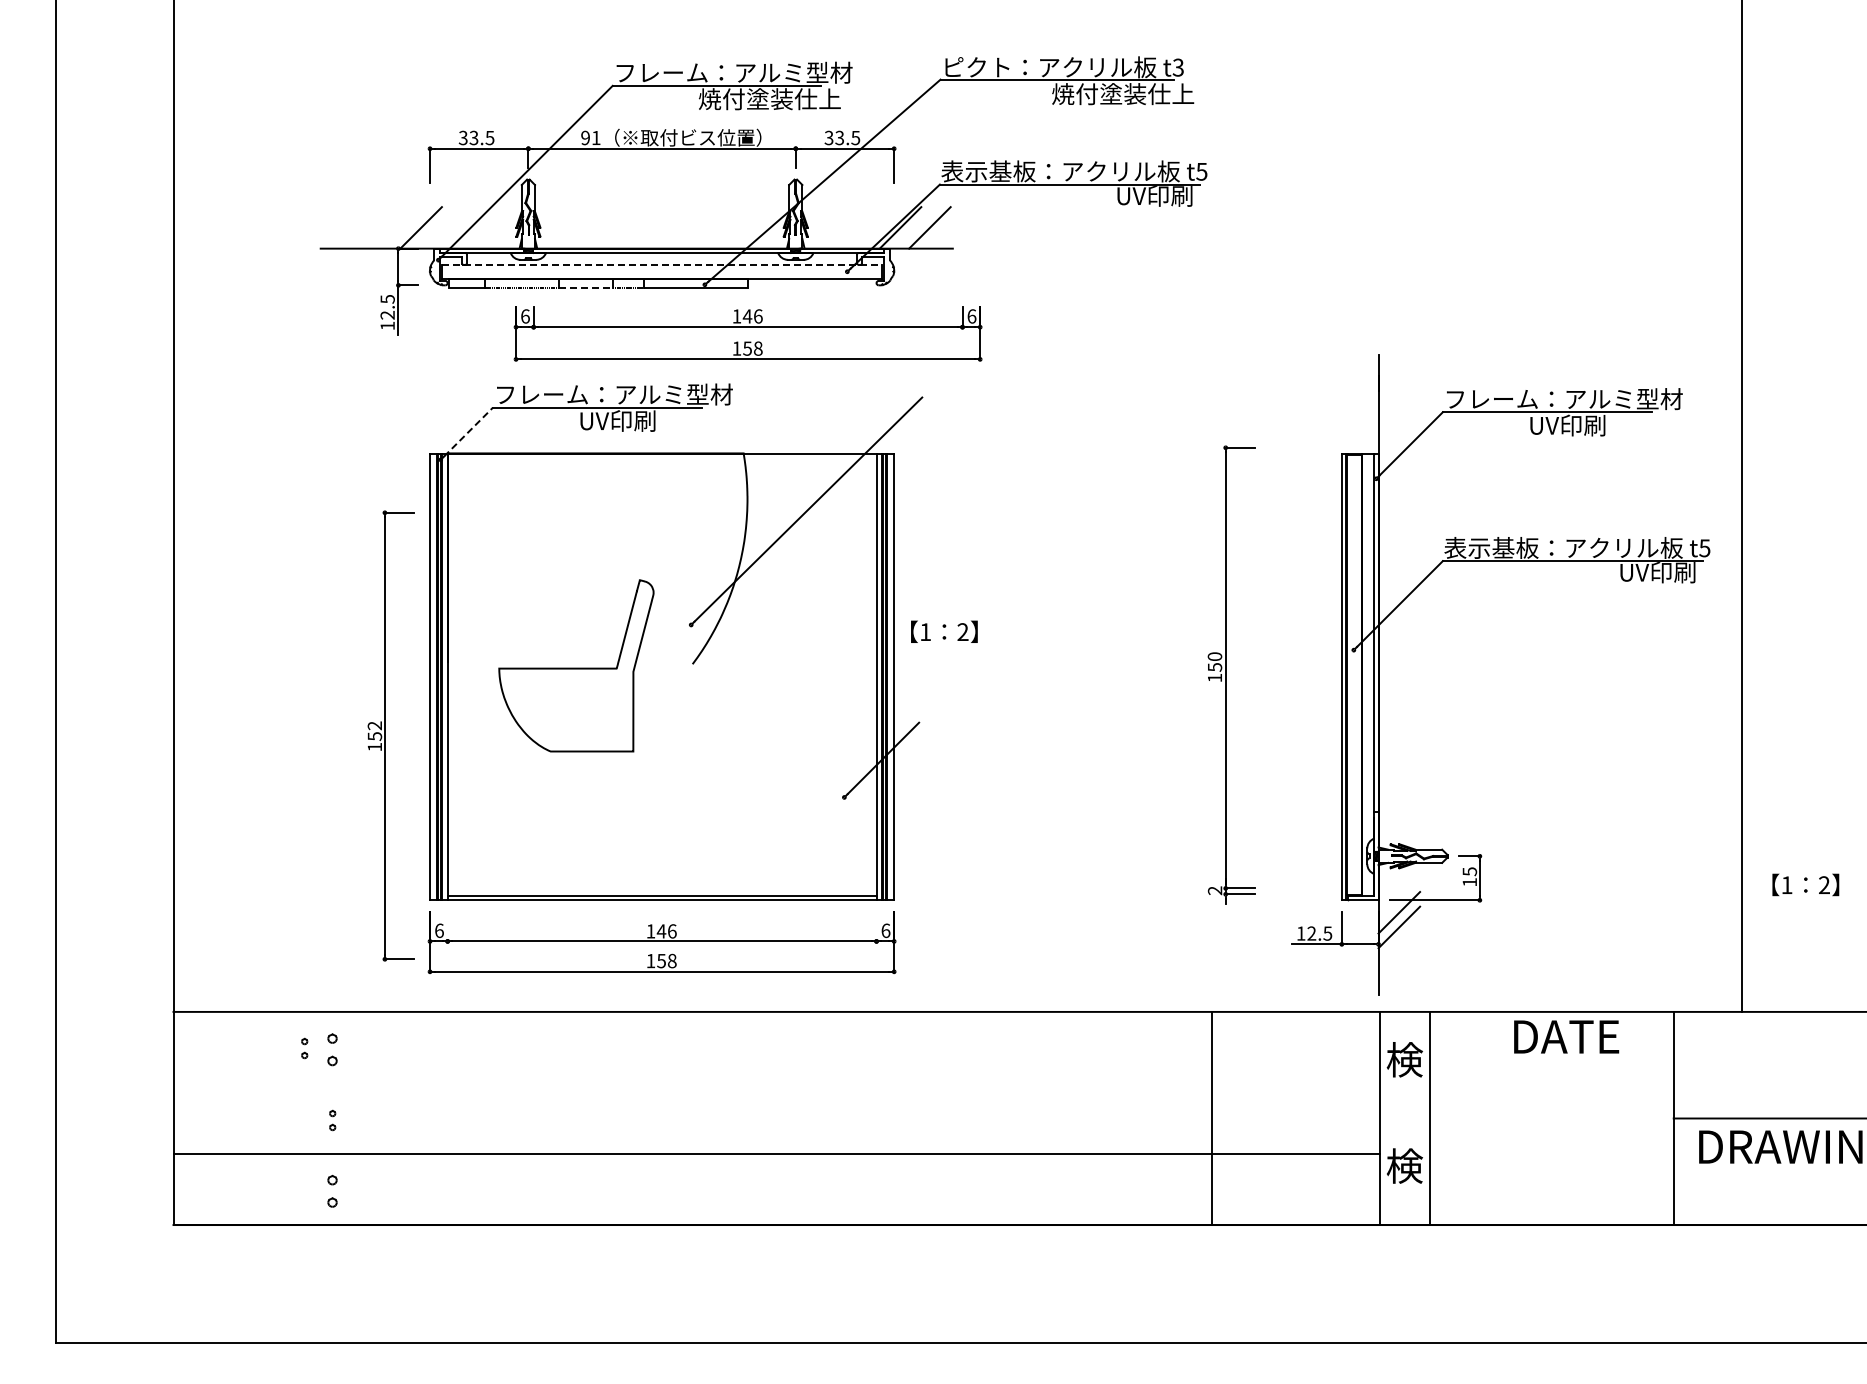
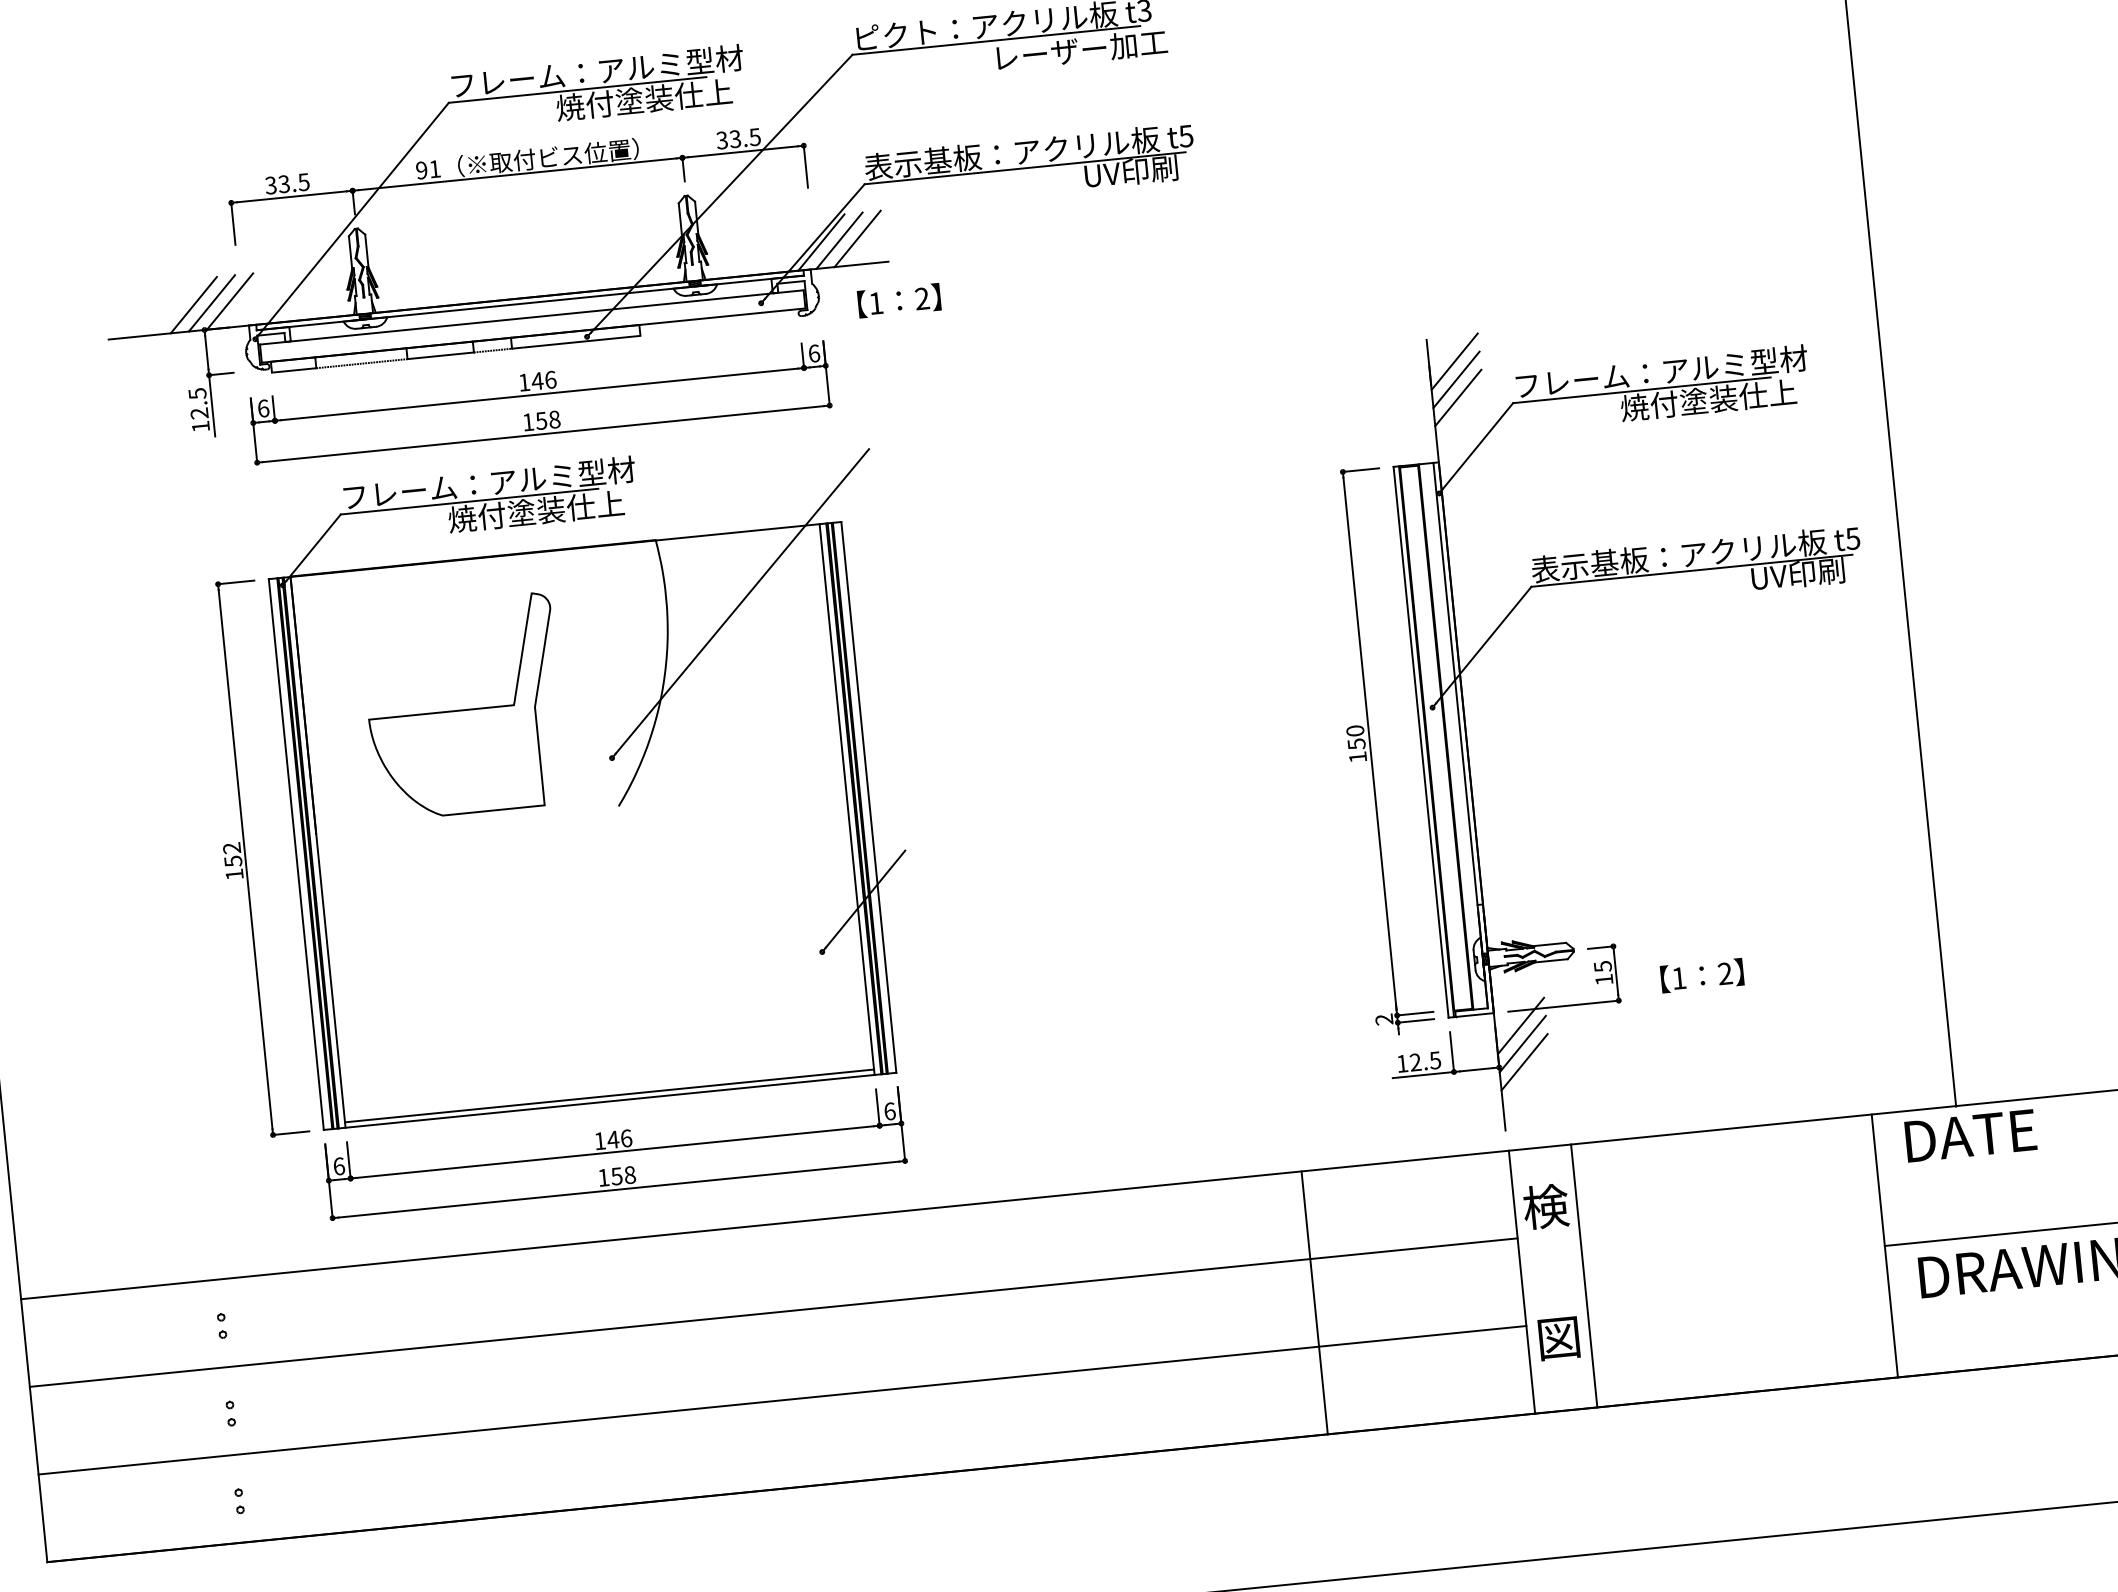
text: (1123, 94) -> (1080, 50), 焼付塗装仕上 -> レーザー加工
line: (391, 227) -> (193, 304), added
line: (406, 227) -> (211, 302), added
line: (915, 227) -> (839, 240), added
line: (662, 264) -> (532, 317), dashed -> solid
line: (585, 288) -> (440, 356), dashed -> solid
part: (747, 333) -> (539, 402), moved
line: (1399, 374) -> (1454, 361), added
line: (1399, 388) -> (1456, 379), added
line: (1399, 403) -> (1458, 397), added
text: (650, 420) -> (536, 510), UV印刷 -> 焼付塗装仕上
text: (1600, 425) -> (1709, 400), UV印刷 -> 焼付塗装仕上
line: (468, 432) -> (313, 548), dashed -> solid
text: (944, 631) -> (899, 300), moved
part: (576, 665) -> (463, 706), moved
part: (1231, 674) -> (1377, 750), moved
part: (390, 735) -> (252, 858), moved
text: (1805, 884) -> (1701, 975), moved
line: (447, 926) -> (348, 1160), added
line: (876, 926) -> (877, 1107), added
line: (1399, 941) -> (1524, 1061), added
text: (1566, 1036) -> (1970, 1135), moved
part: (304, 1048) -> (187, 1328), removed
part: (332, 1048) -> (221, 1324), size x0.62
line: (776, 1082) -> (773, 1312), added
text: (1404, 1165) -> (1558, 1337), 検 -> 図
part: (332, 1191) -> (239, 1501), size x0.62

